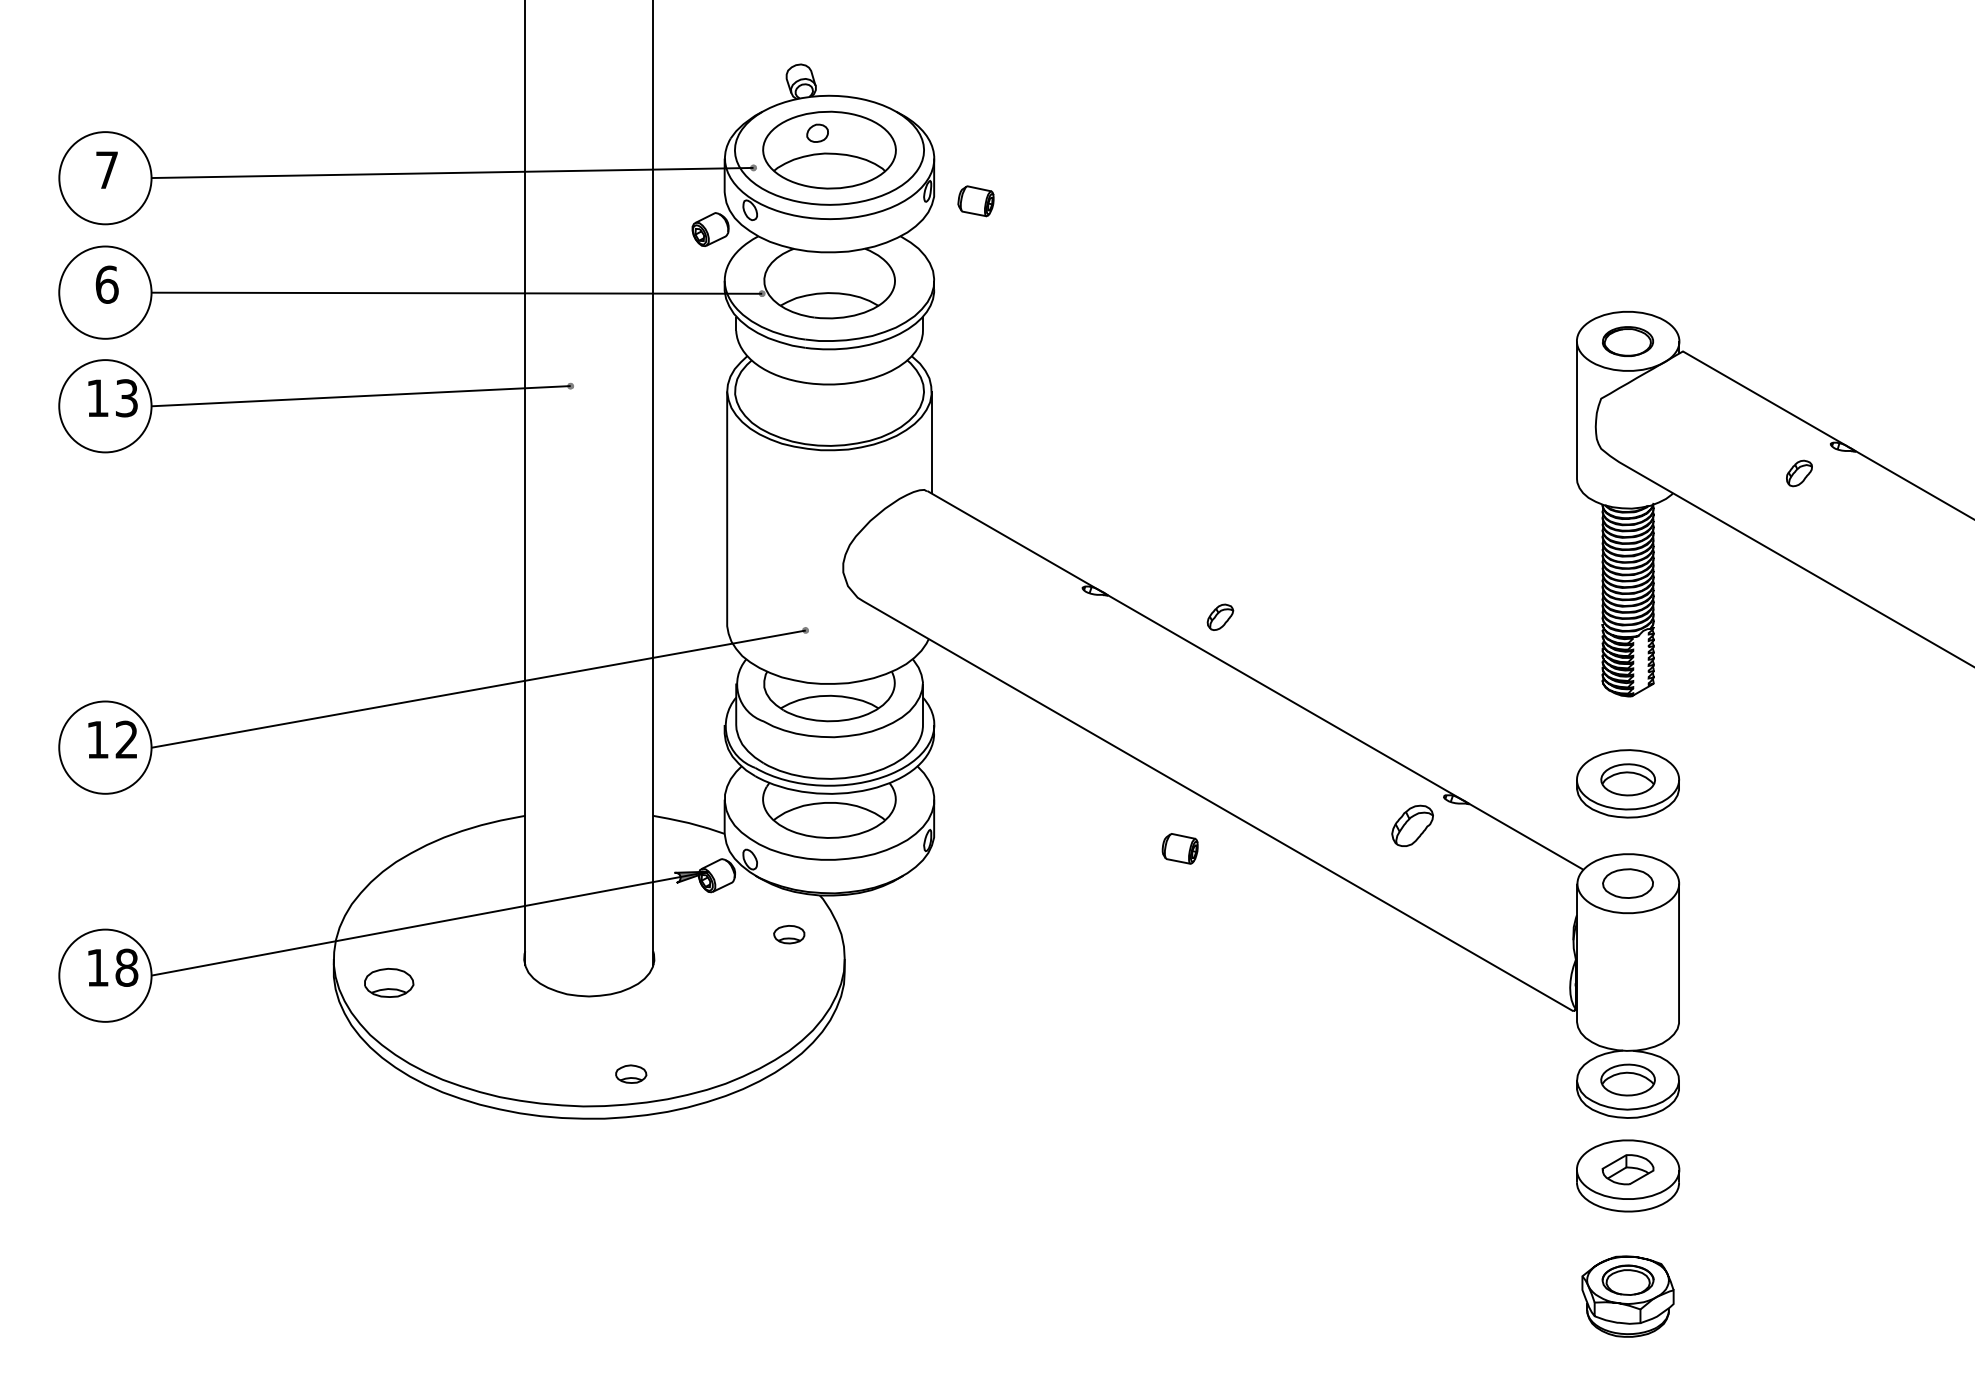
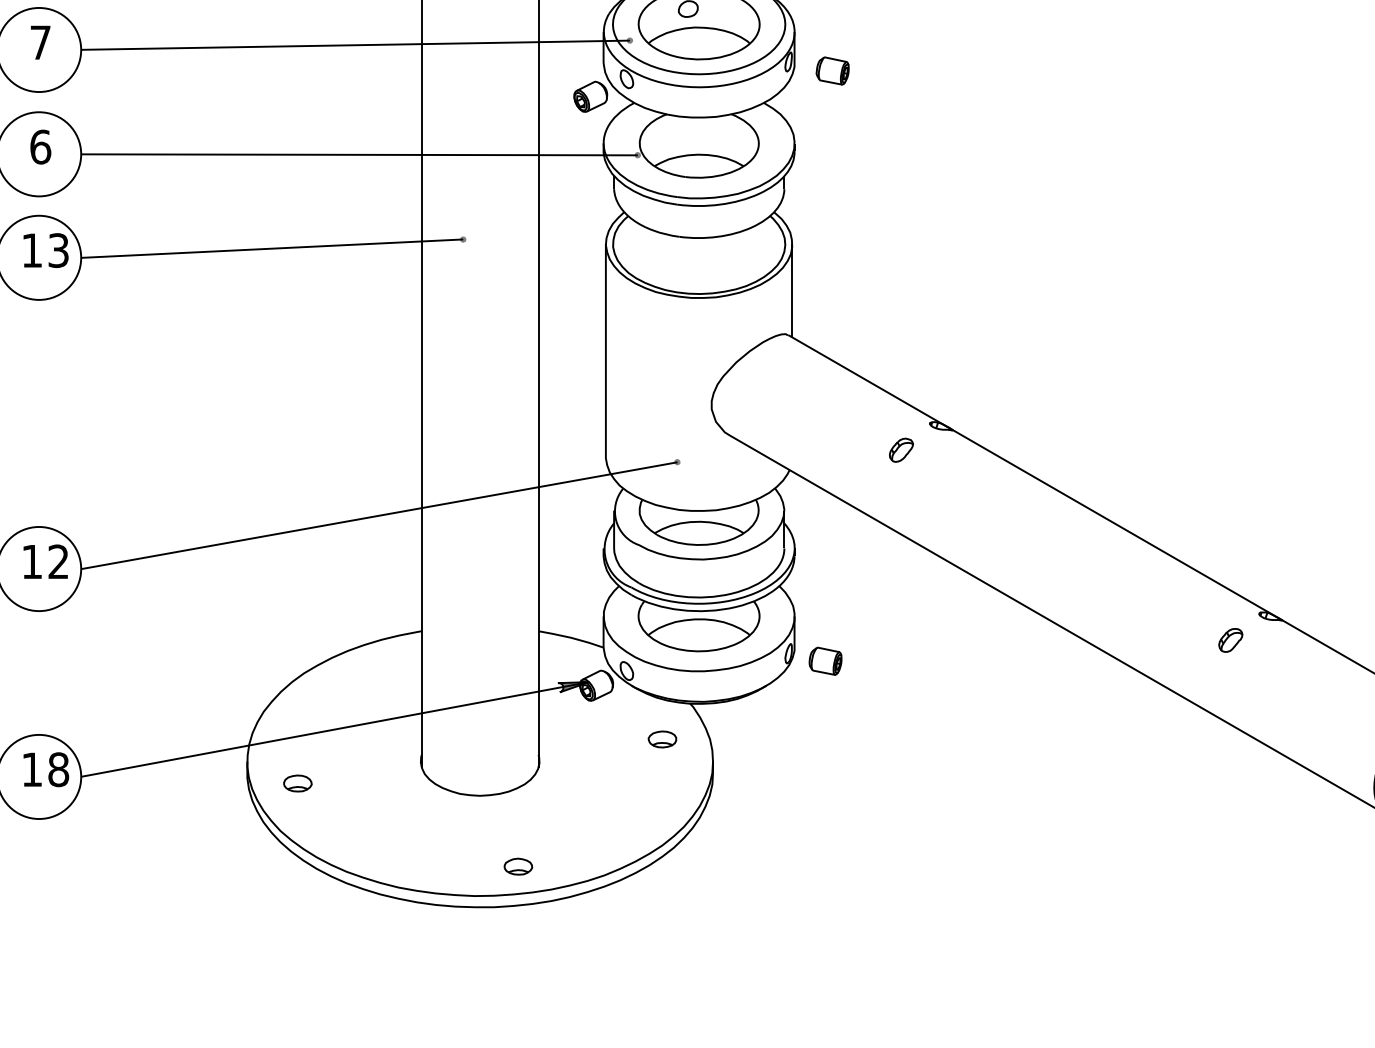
part: (1220, 616) -> (901, 449), moved
part: (1412, 825) -> (1230, 639), size x0.62
part: (1179, 848) -> (824, 660), moved
part: (389, 982) -> (298, 783), size x0.62

